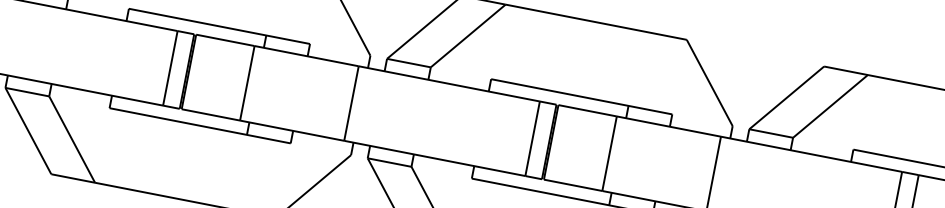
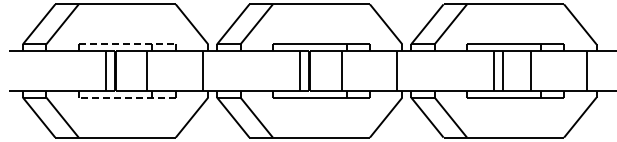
line: (219, 26) -> (127, 44), solid -> dashed
line: (200, 125) -> (127, 97), solid -> dashed

